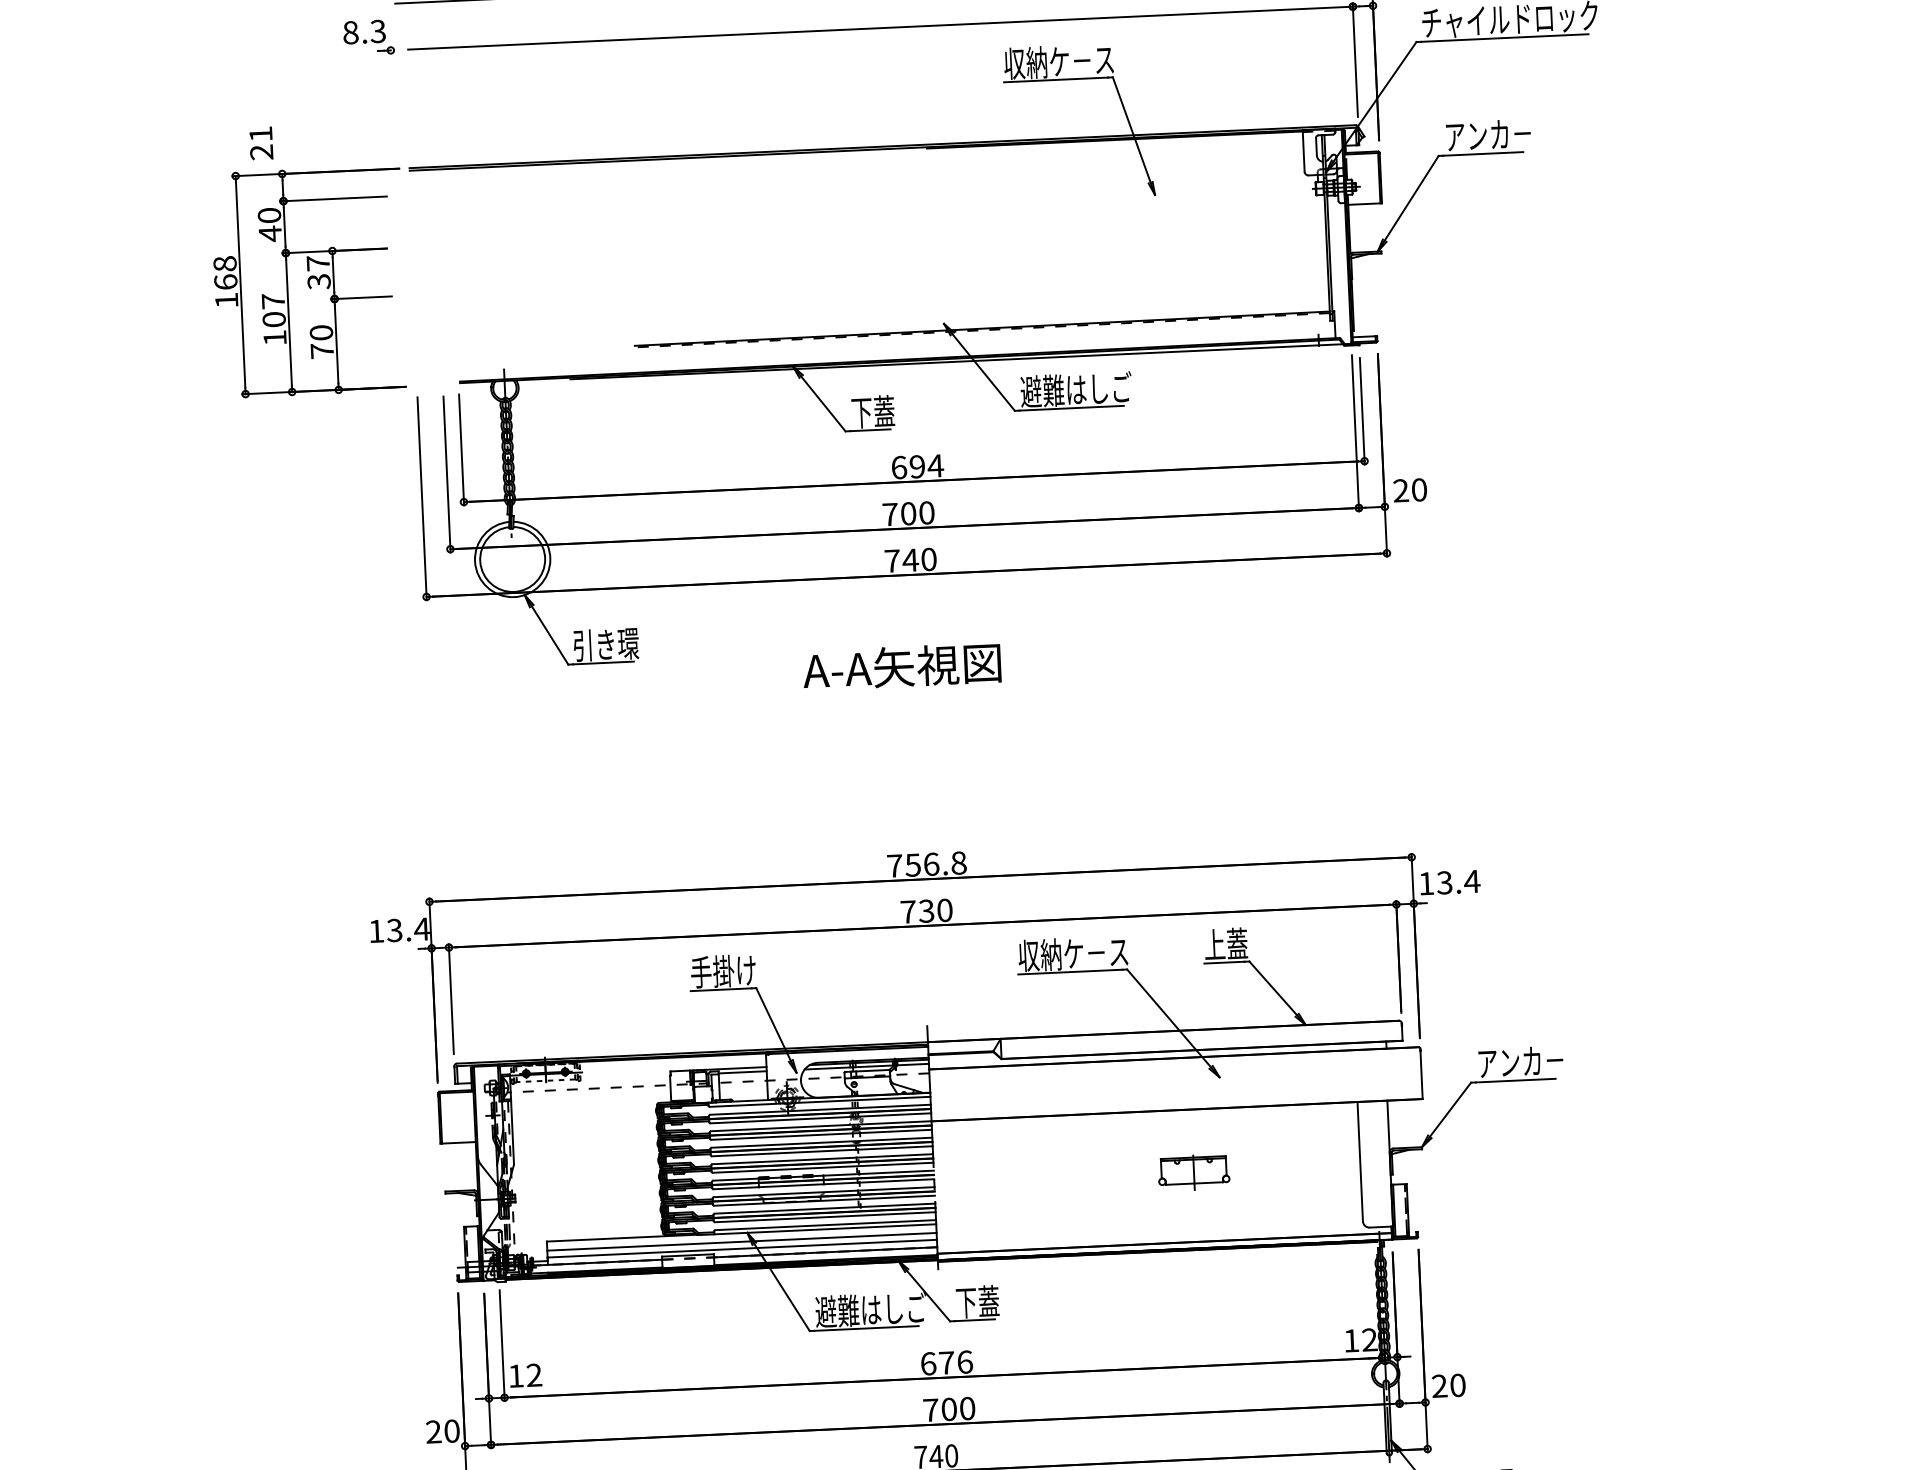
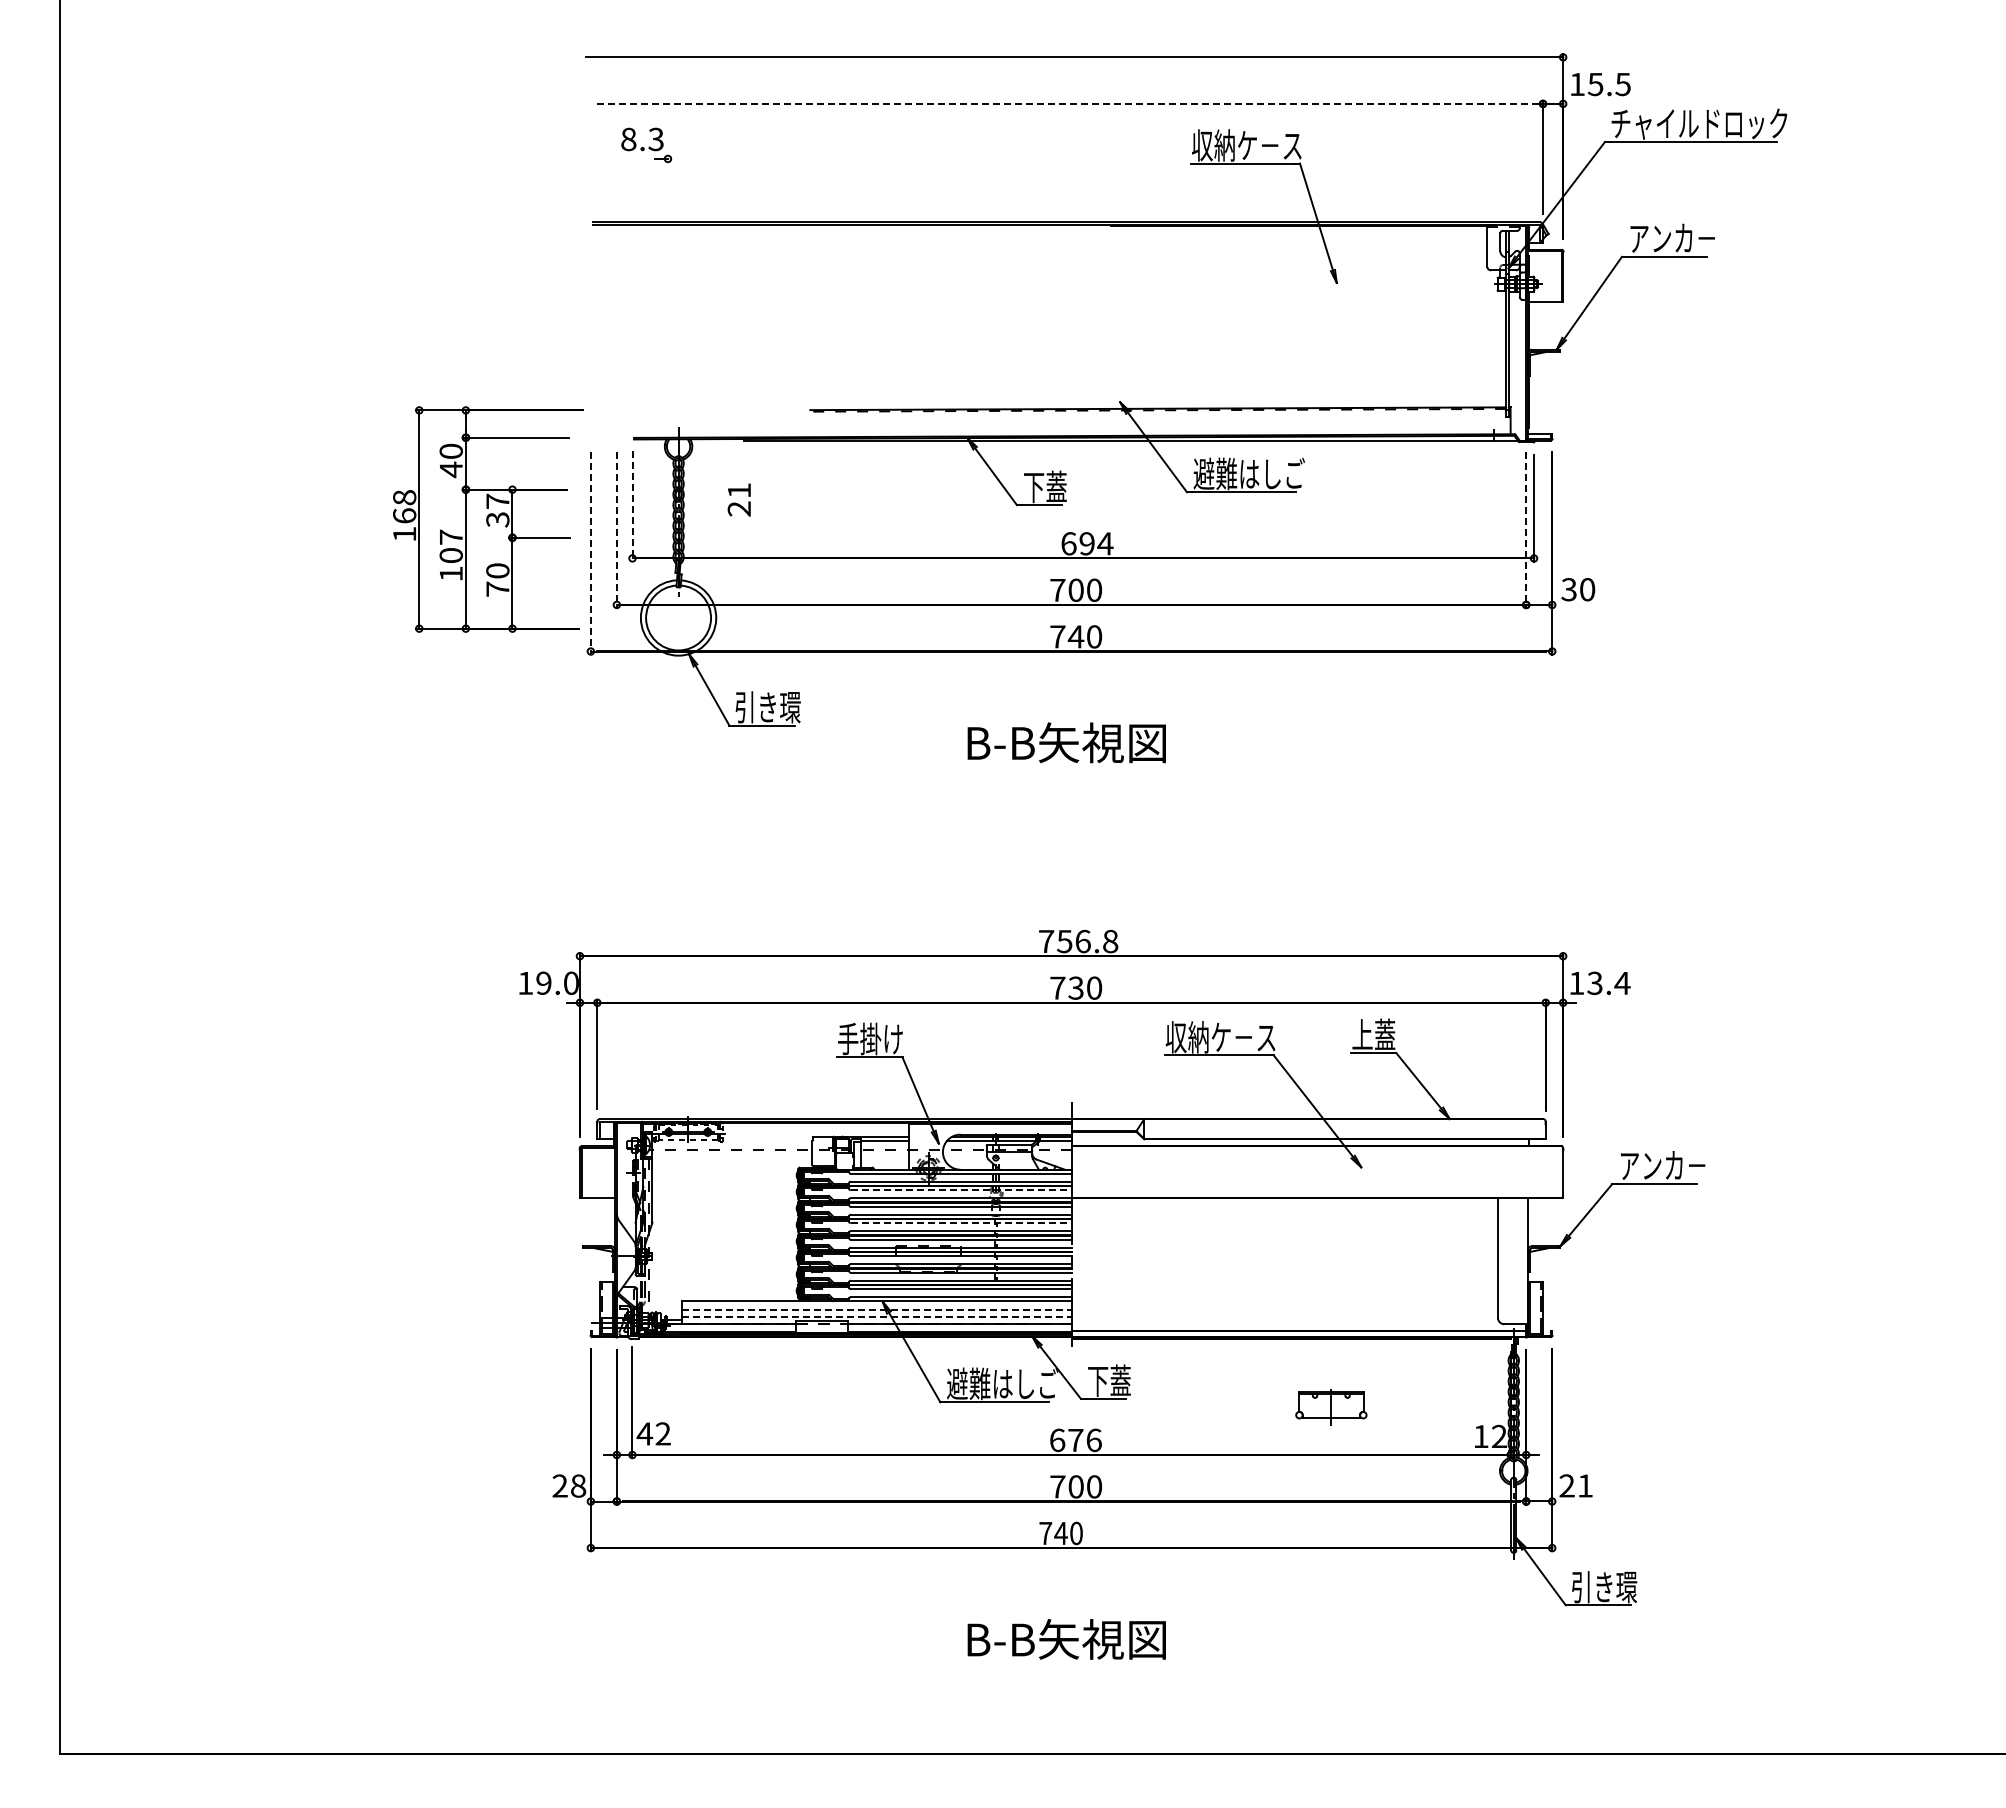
line: (876, 27) -> (1066, 103), solid -> dashed
part: (368, 37) -> (646, 145), moved
text: (260, 143) -> (738, 499), moved
part: (309, 281) -> (488, 519), moved
line: (1355, 433) -> (1526, 530), solid -> dashed
line: (461, 450) -> (632, 506), solid -> dashed
line: (446, 474) -> (616, 530), solid -> dashed
text: (1400, 490) -> (1568, 589), 20 -> 30
line: (421, 499) -> (590, 553), solid -> dashed
text: (903, 666) -> (1064, 742), A-A矢視図 -> B-B矢視図
text: (408, 929) -> (557, 982), 13.4 -> 19.0
line: (821, 1118) -> (961, 1190), solid -> dashed
line: (822, 1151) -> (961, 1223), solid -> dashed
part: (1194, 1172) -> (1331, 1407), moved
line: (741, 1242) -> (876, 1310), solid -> dashed
line: (742, 1248) -> (876, 1316), solid -> dashed
text: (515, 1375) -> (644, 1433), 12 -> 42
text: (1458, 1384) -> (1585, 1485), 20 -> 21
text: (452, 1430) -> (578, 1485), 20 -> 28

